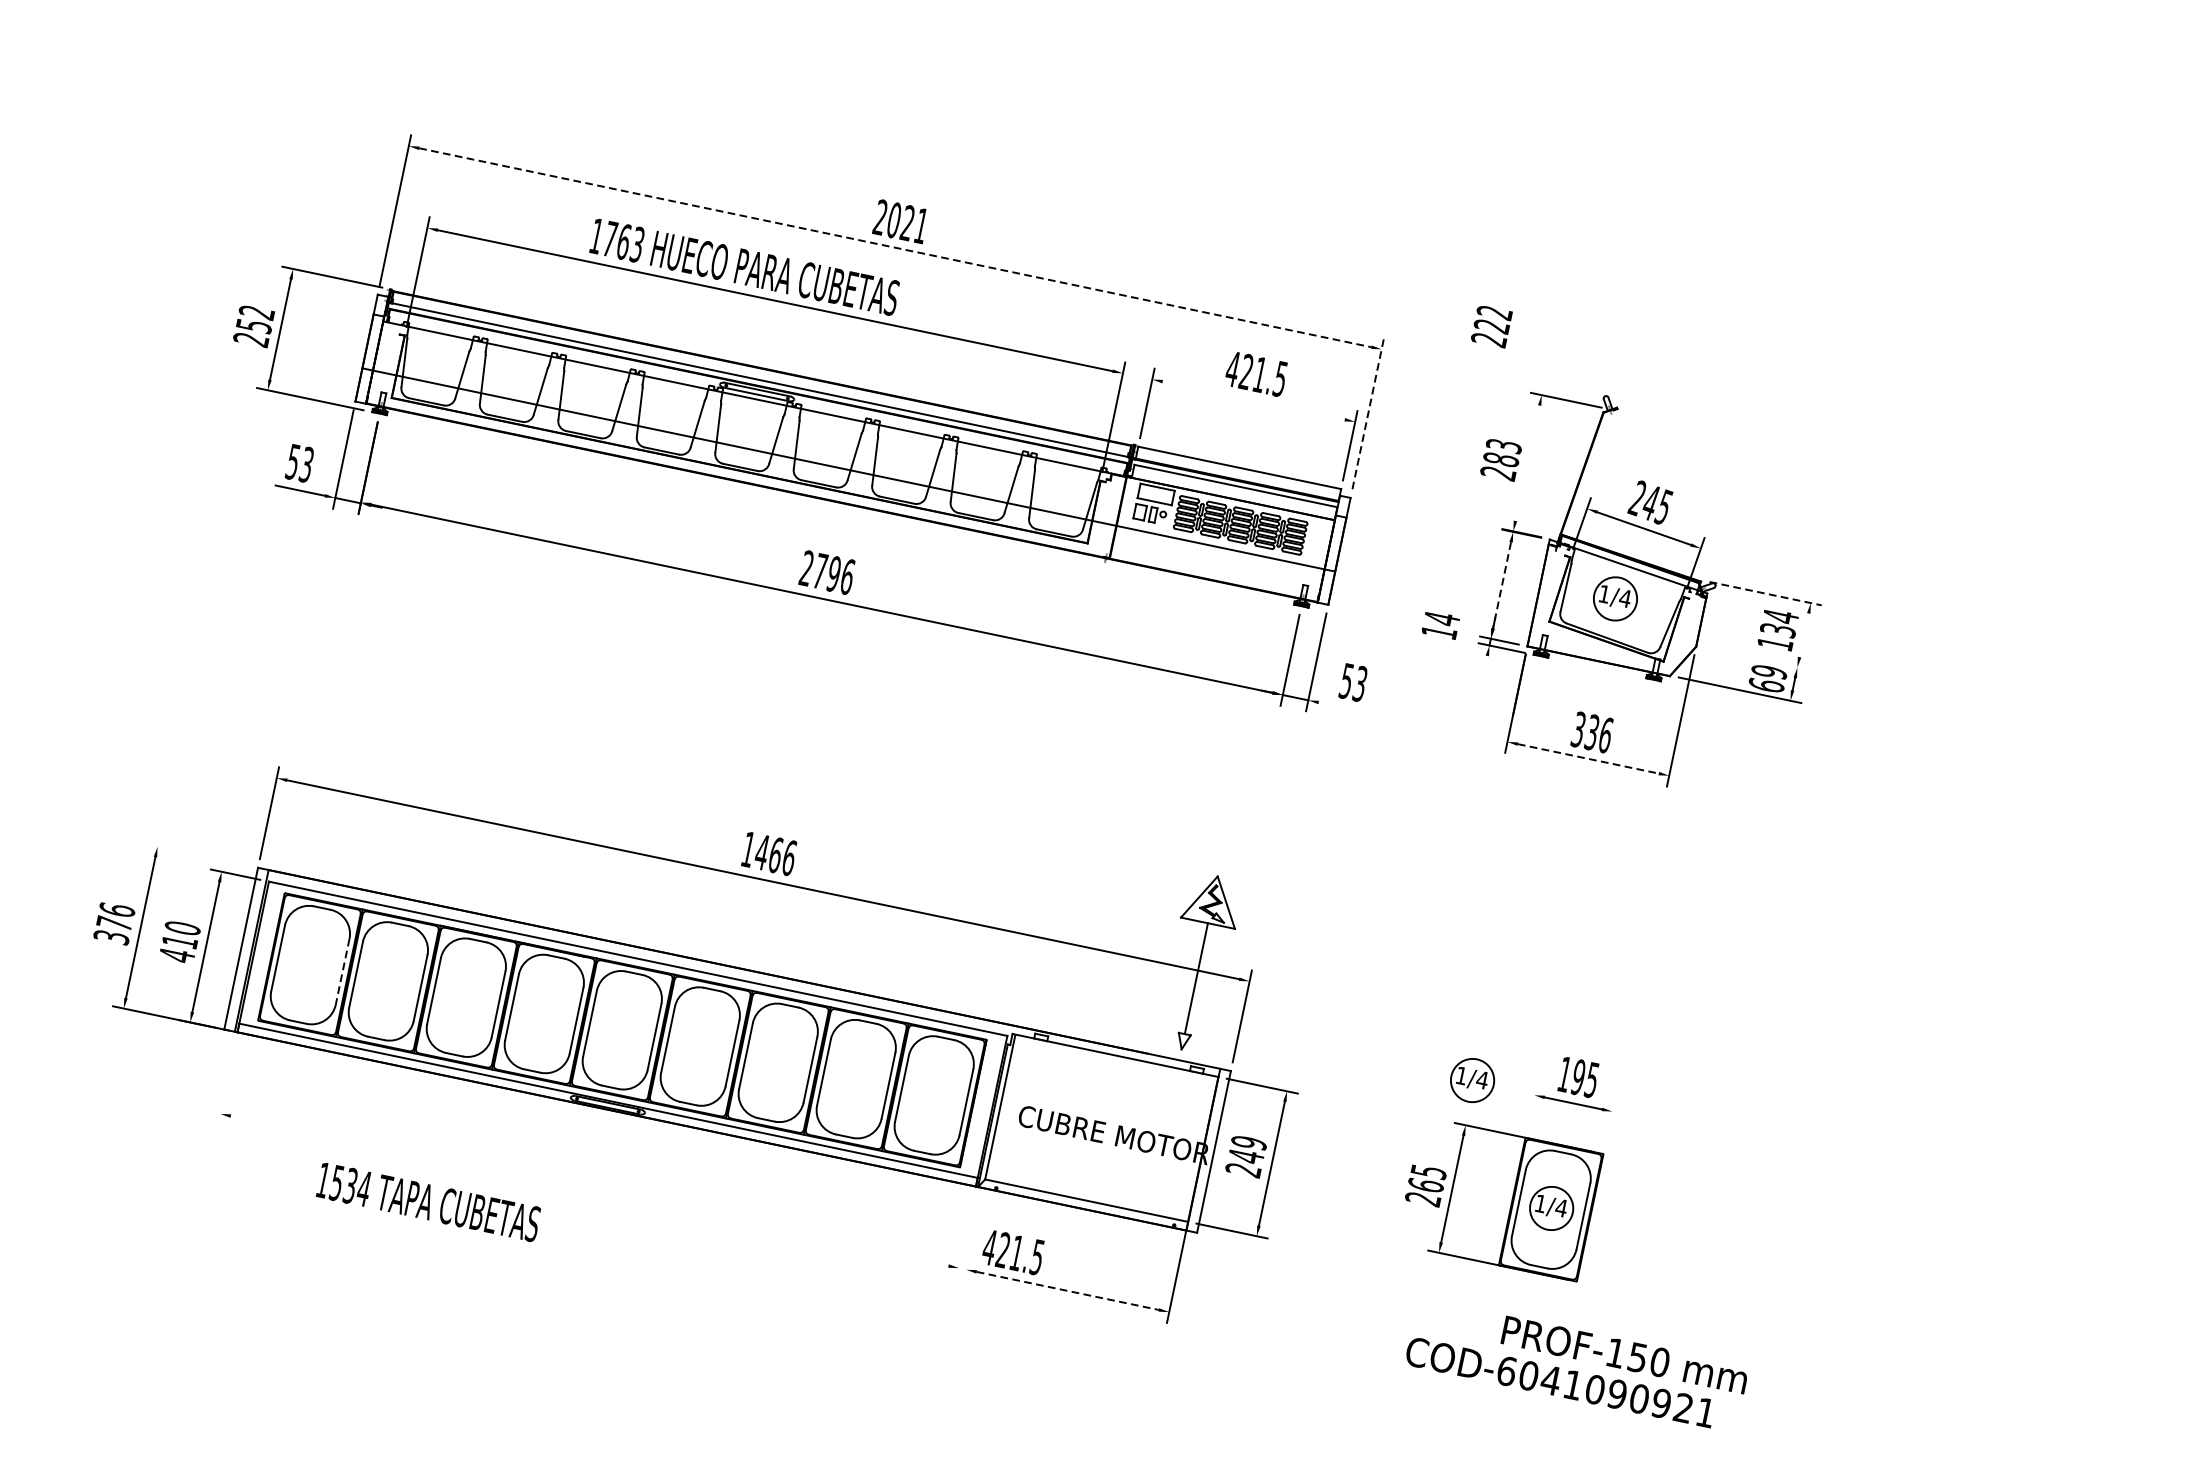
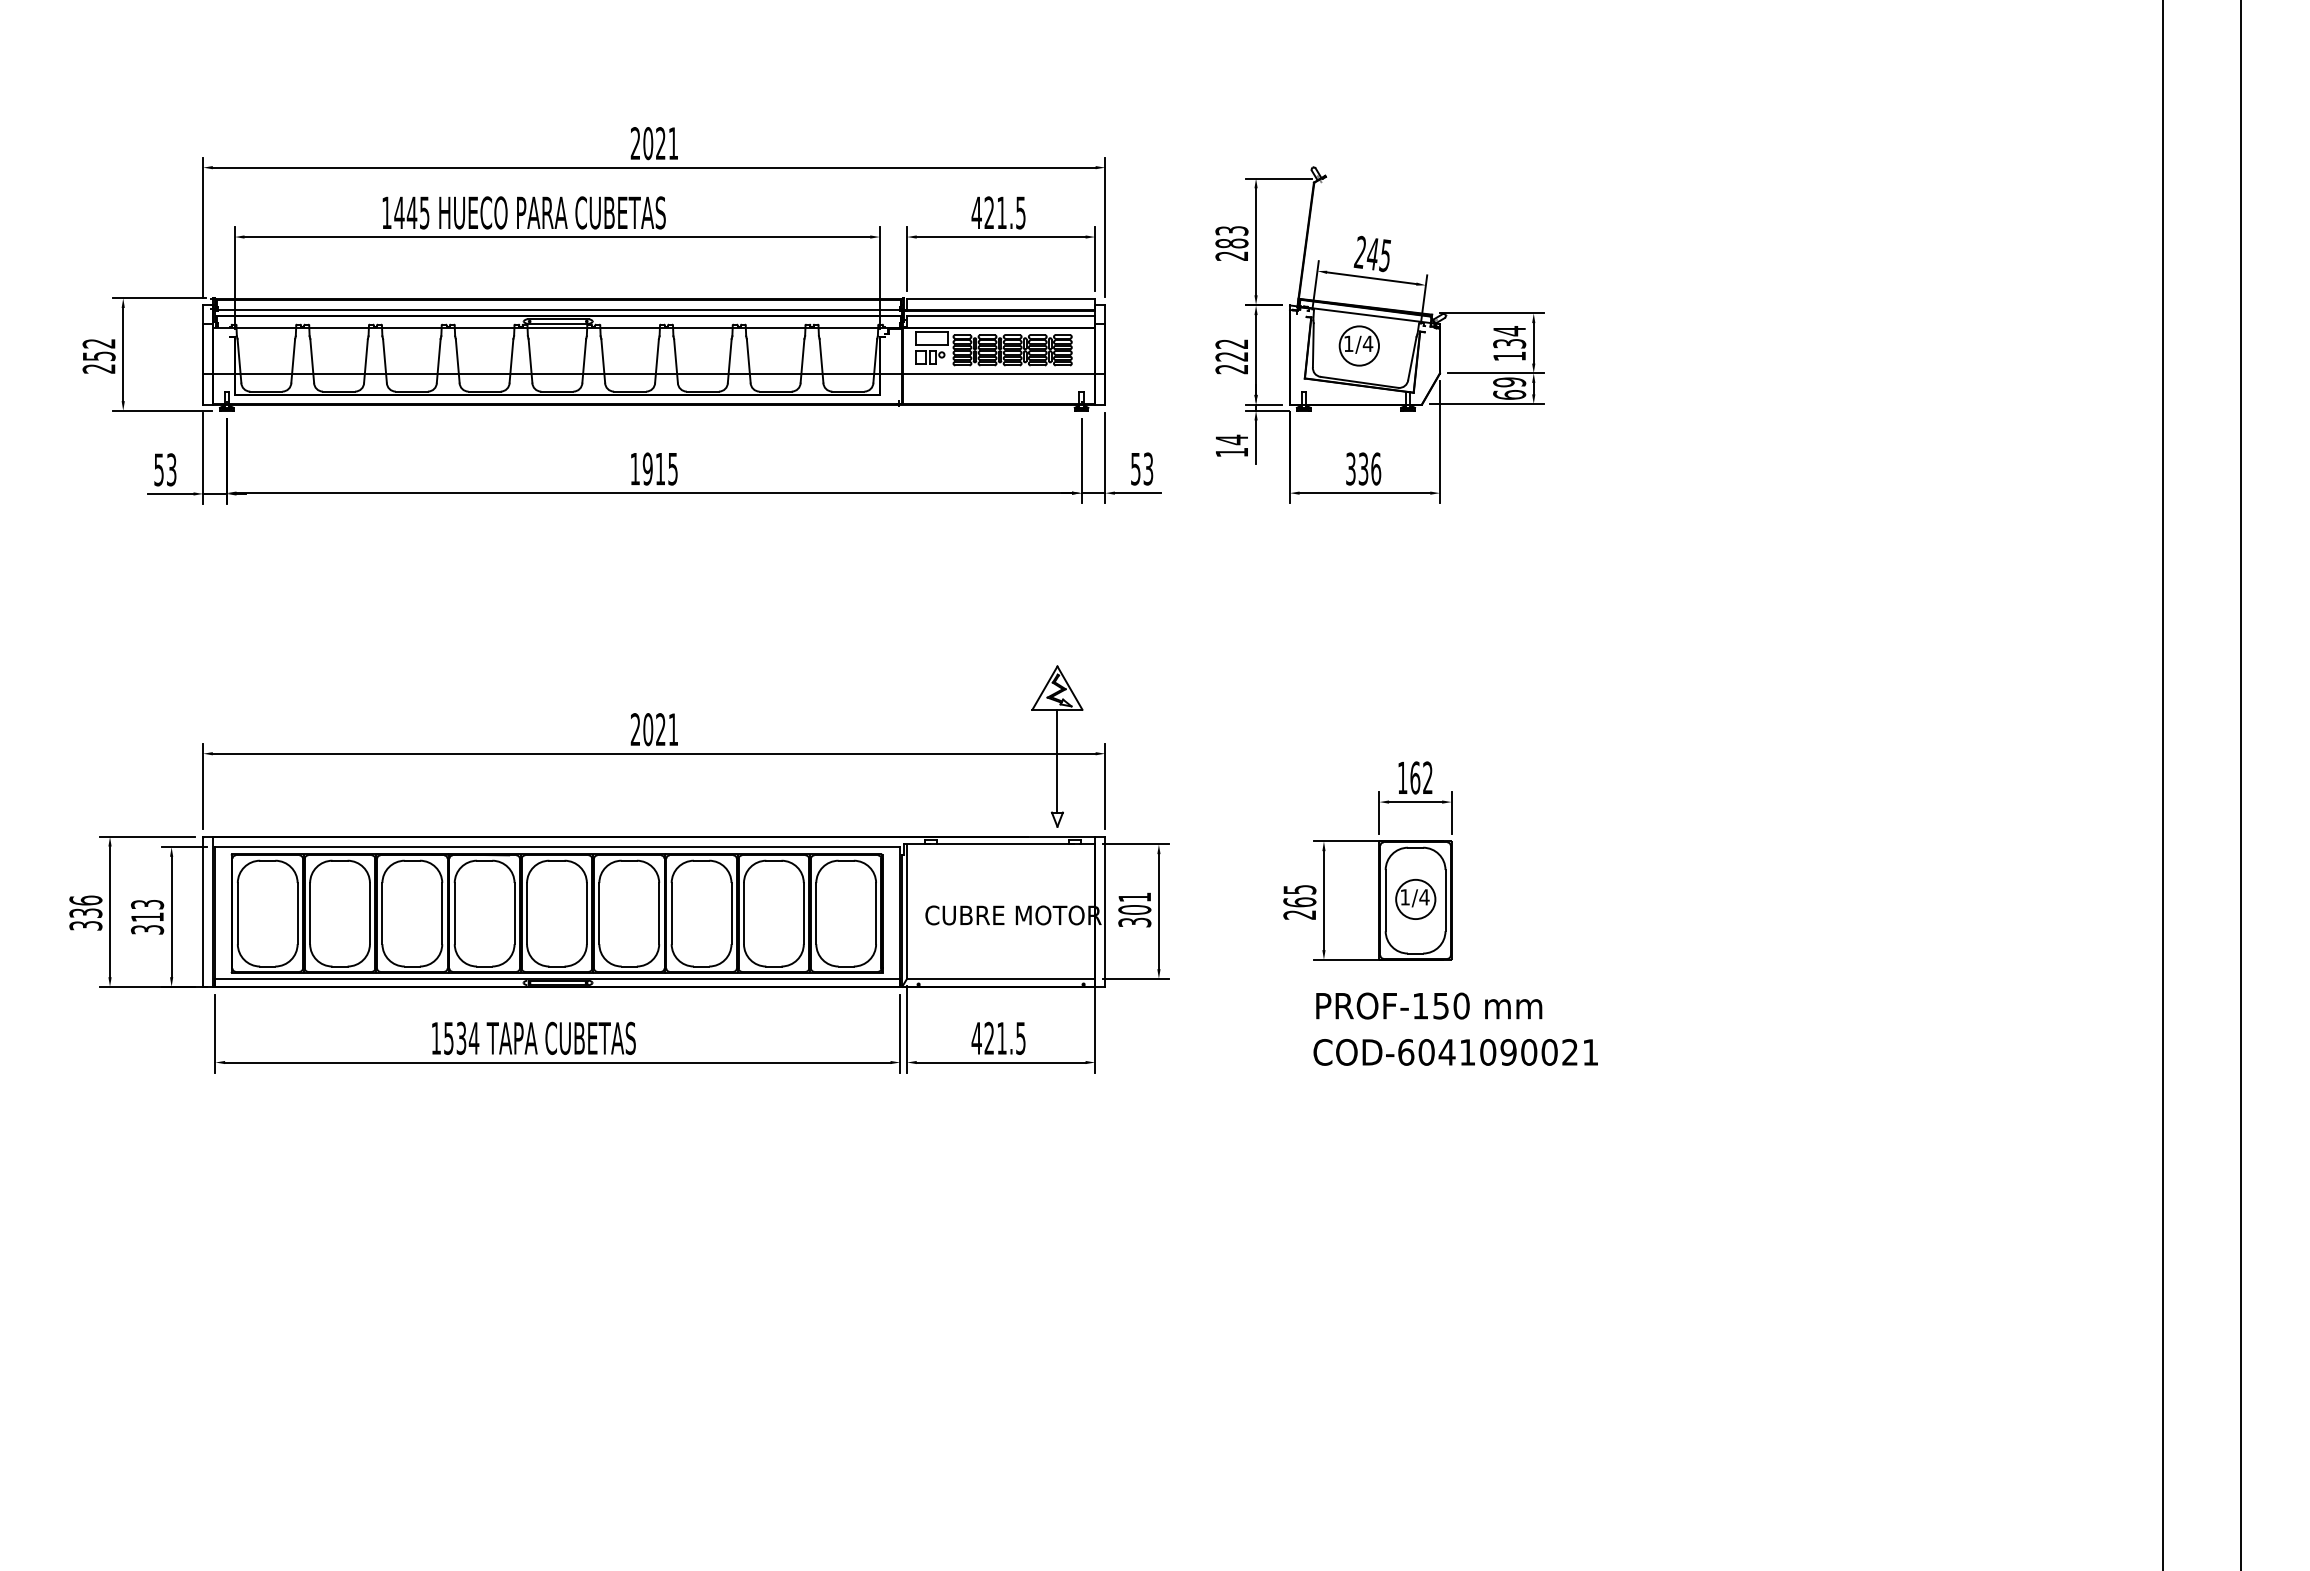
text: (623, 241) -> (411, 212), 1763 -> 1445
line: (895, 247) -> (654, 167), dashed -> solid
text: (1491, 325) -> (1231, 356), moved
line: (1252, 401) -> (1000, 237), added
line: (1368, 413) -> (1105, 227), dashed -> solid
line: (1528, 463) -> (1256, 241), added
text: (827, 572) -> (654, 468), 2796 -> 1915
line: (1502, 585) -> (1256, 355), dashed -> solid
line: (1765, 593) -> (1491, 313), dashed -> solid
text: (1440, 624) -> (1231, 445), moved
line: (1803, 635) -> (1533, 343), added
line: (1756, 659) -> (1495, 373), added
line: (1483, 678) -> (1256, 441), added
line: (1343, 707) -> (1137, 493), added
line: (1588, 759) -> (1365, 493), dashed -> solid
text: (768, 853) -> (654, 729), 1466 -> 2021
line: (198, 854) -> (147, 836), added
text: (114, 922) -> (85, 912), 376 -> 336
text: (179, 942) -> (147, 917), 410 -> 313
line: (342, 971) -> (297, 913), dashed -> solid
text: (1585, 1078) -> (1421, 777), 195 -> 162
part: (1472, 1080) -> (1321, 800), removed
line: (227, 1082) -> (215, 1033), added
line: (1531, 1107) -> (1379, 813), added
line: (1609, 1123) -> (1451, 813), added
text: (1246, 1155) -> (1134, 909), 249 -> 301
line: (589, 1190) -> (557, 1062), added
text: (428, 1201) -> (533, 1037), moved
line: (974, 1234) -> (907, 1029), added
line: (965, 1236) -> (900, 1033), added
text: (1013, 1251) -> (998, 1037), moved
line: (1068, 1290) -> (1001, 1062), dashed -> solid
text: (1625, 1354) -> (1429, 1005), moved
text: (1661, 1403) -> (1549, 1052), COD-6041090921 -> COD-6041090021

